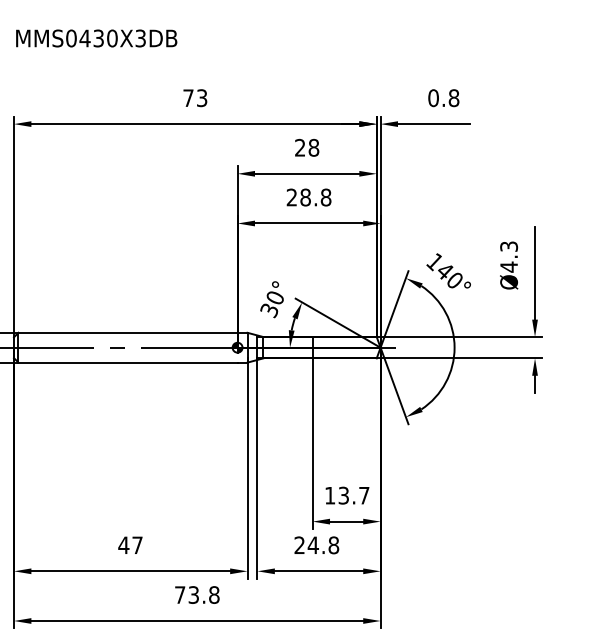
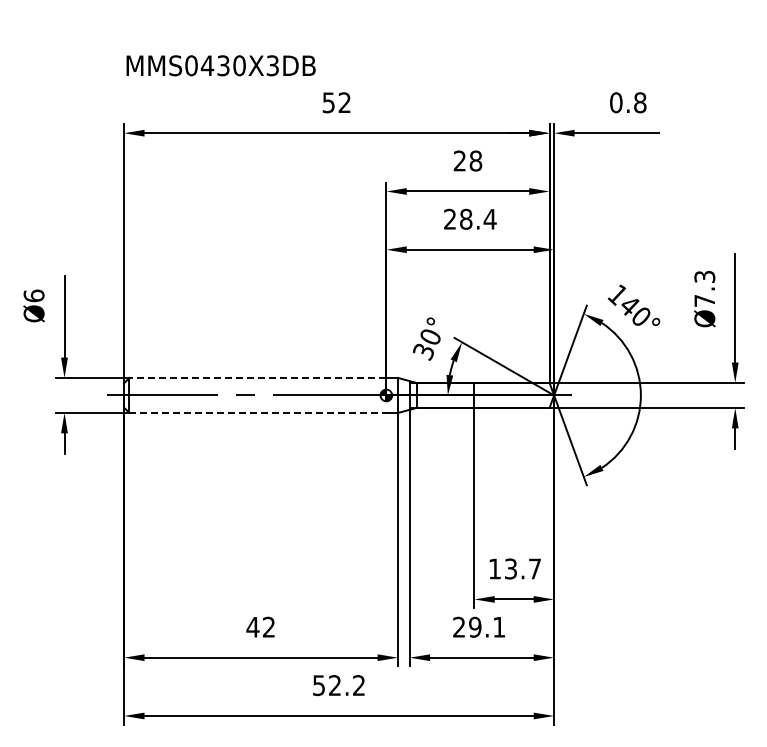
text: (96, 38) -> (220, 65), moved
text: (195, 97) -> (336, 102), 73 -> 52
text: (325, 196) -> (489, 218), 28.8 -> 28.4
text: (508, 266) -> (704, 300), Ø4.3 -> Ø7.3
line: (127, 332) -> (257, 377), solid -> dashed
line: (127, 362) -> (257, 412), solid -> dashed
text: (137, 544) -> (268, 626), 47 -> 42
text: (322, 544) -> (486, 626), 24.8 -> 29.1
text: (197, 595) -> (339, 685), 73.8 -> 52.2

